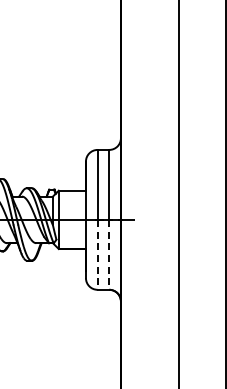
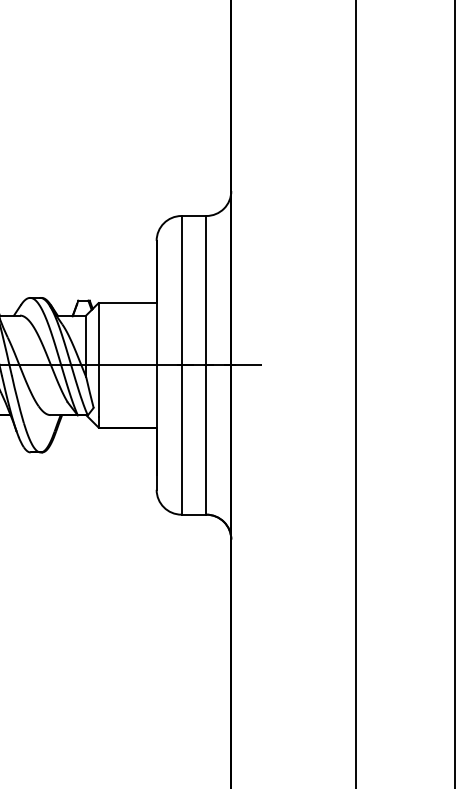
line: (97, 254) -> (181, 439), dashed -> solid
line: (109, 254) -> (206, 439), dashed -> solid

